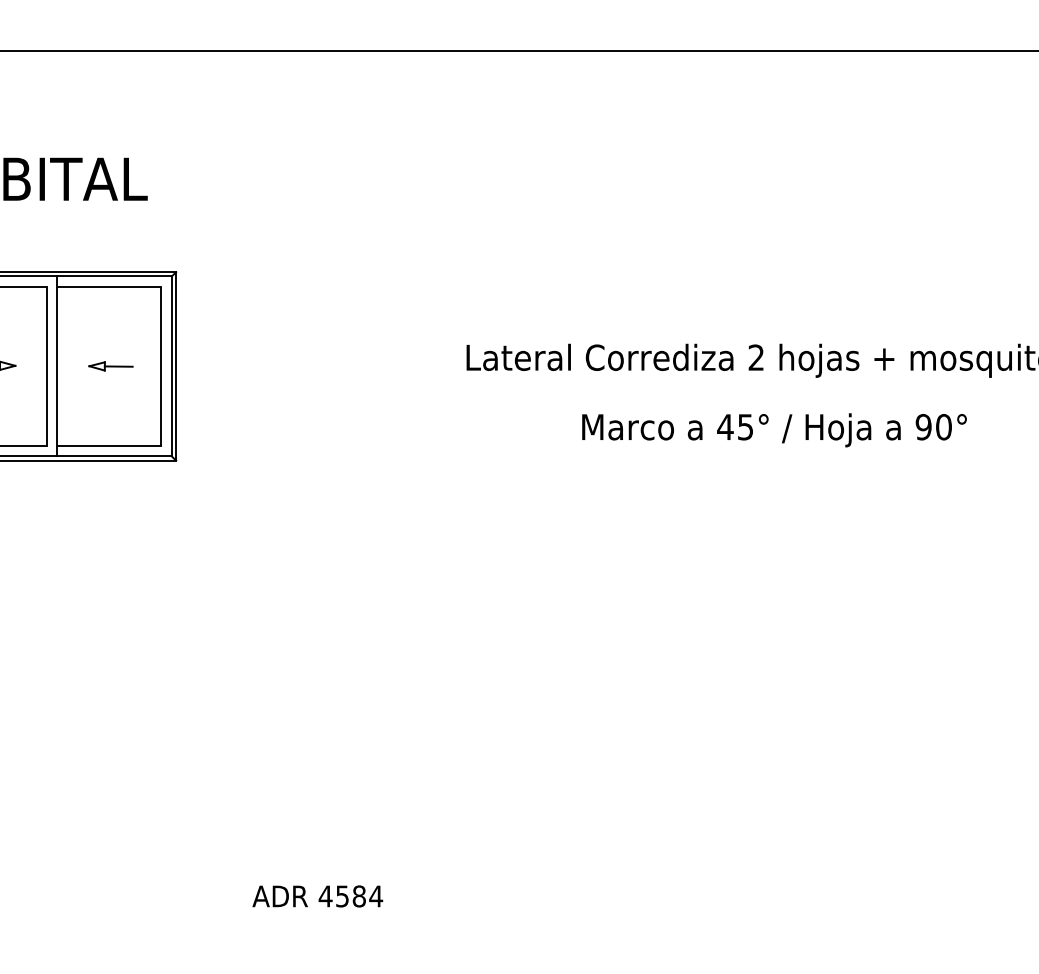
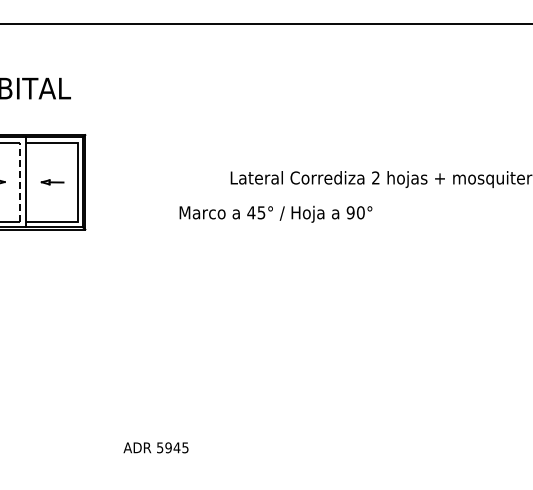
line: (46, 366) -> (20, 182), solid -> dashed
text: (773, 428) -> (275, 213), moved
text: (350, 895) -> (172, 447), 4584 -> 5945

